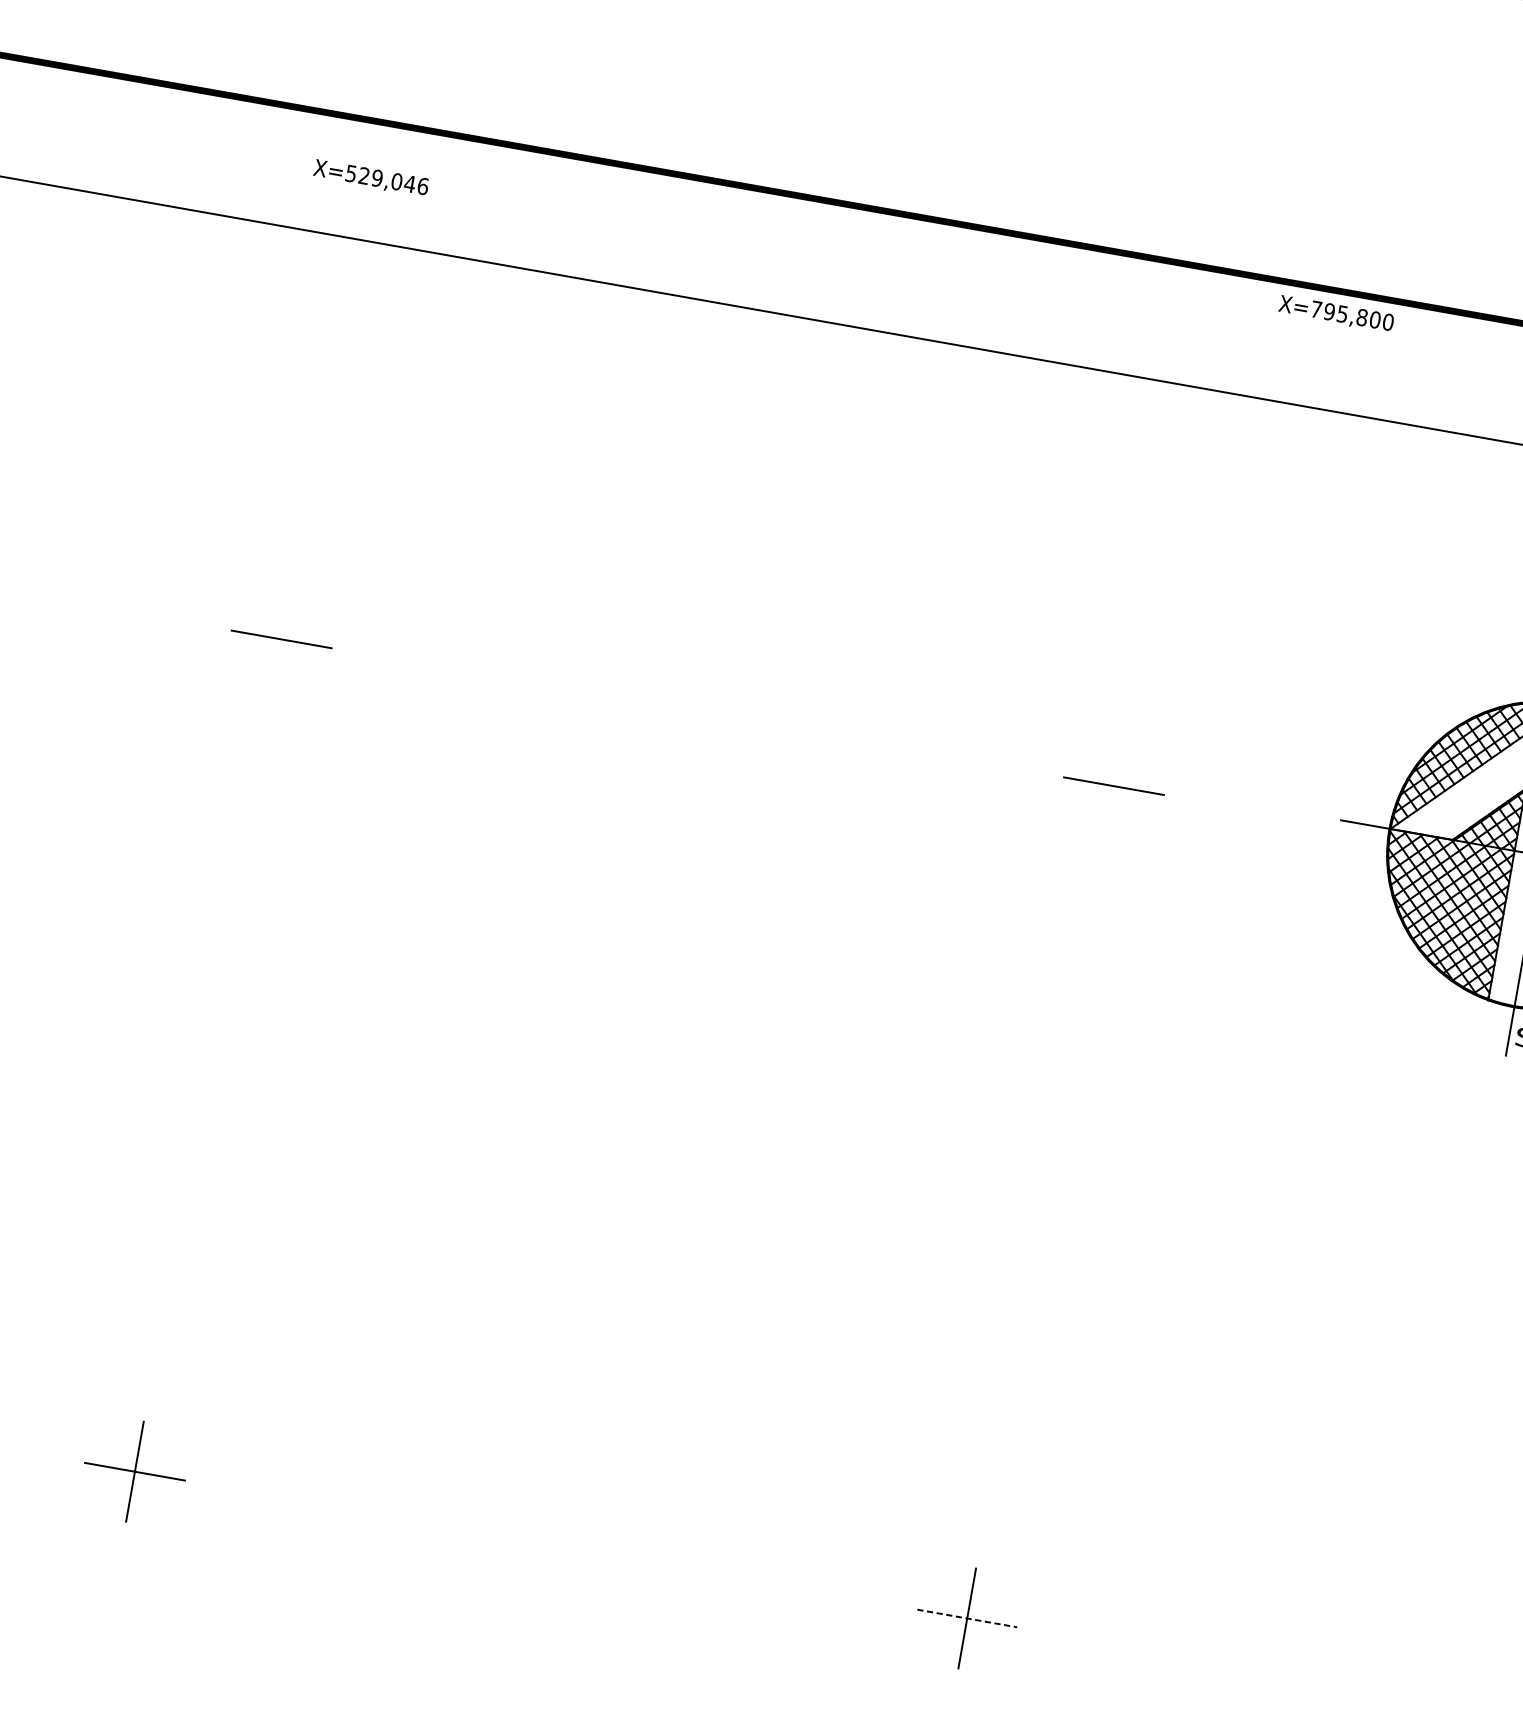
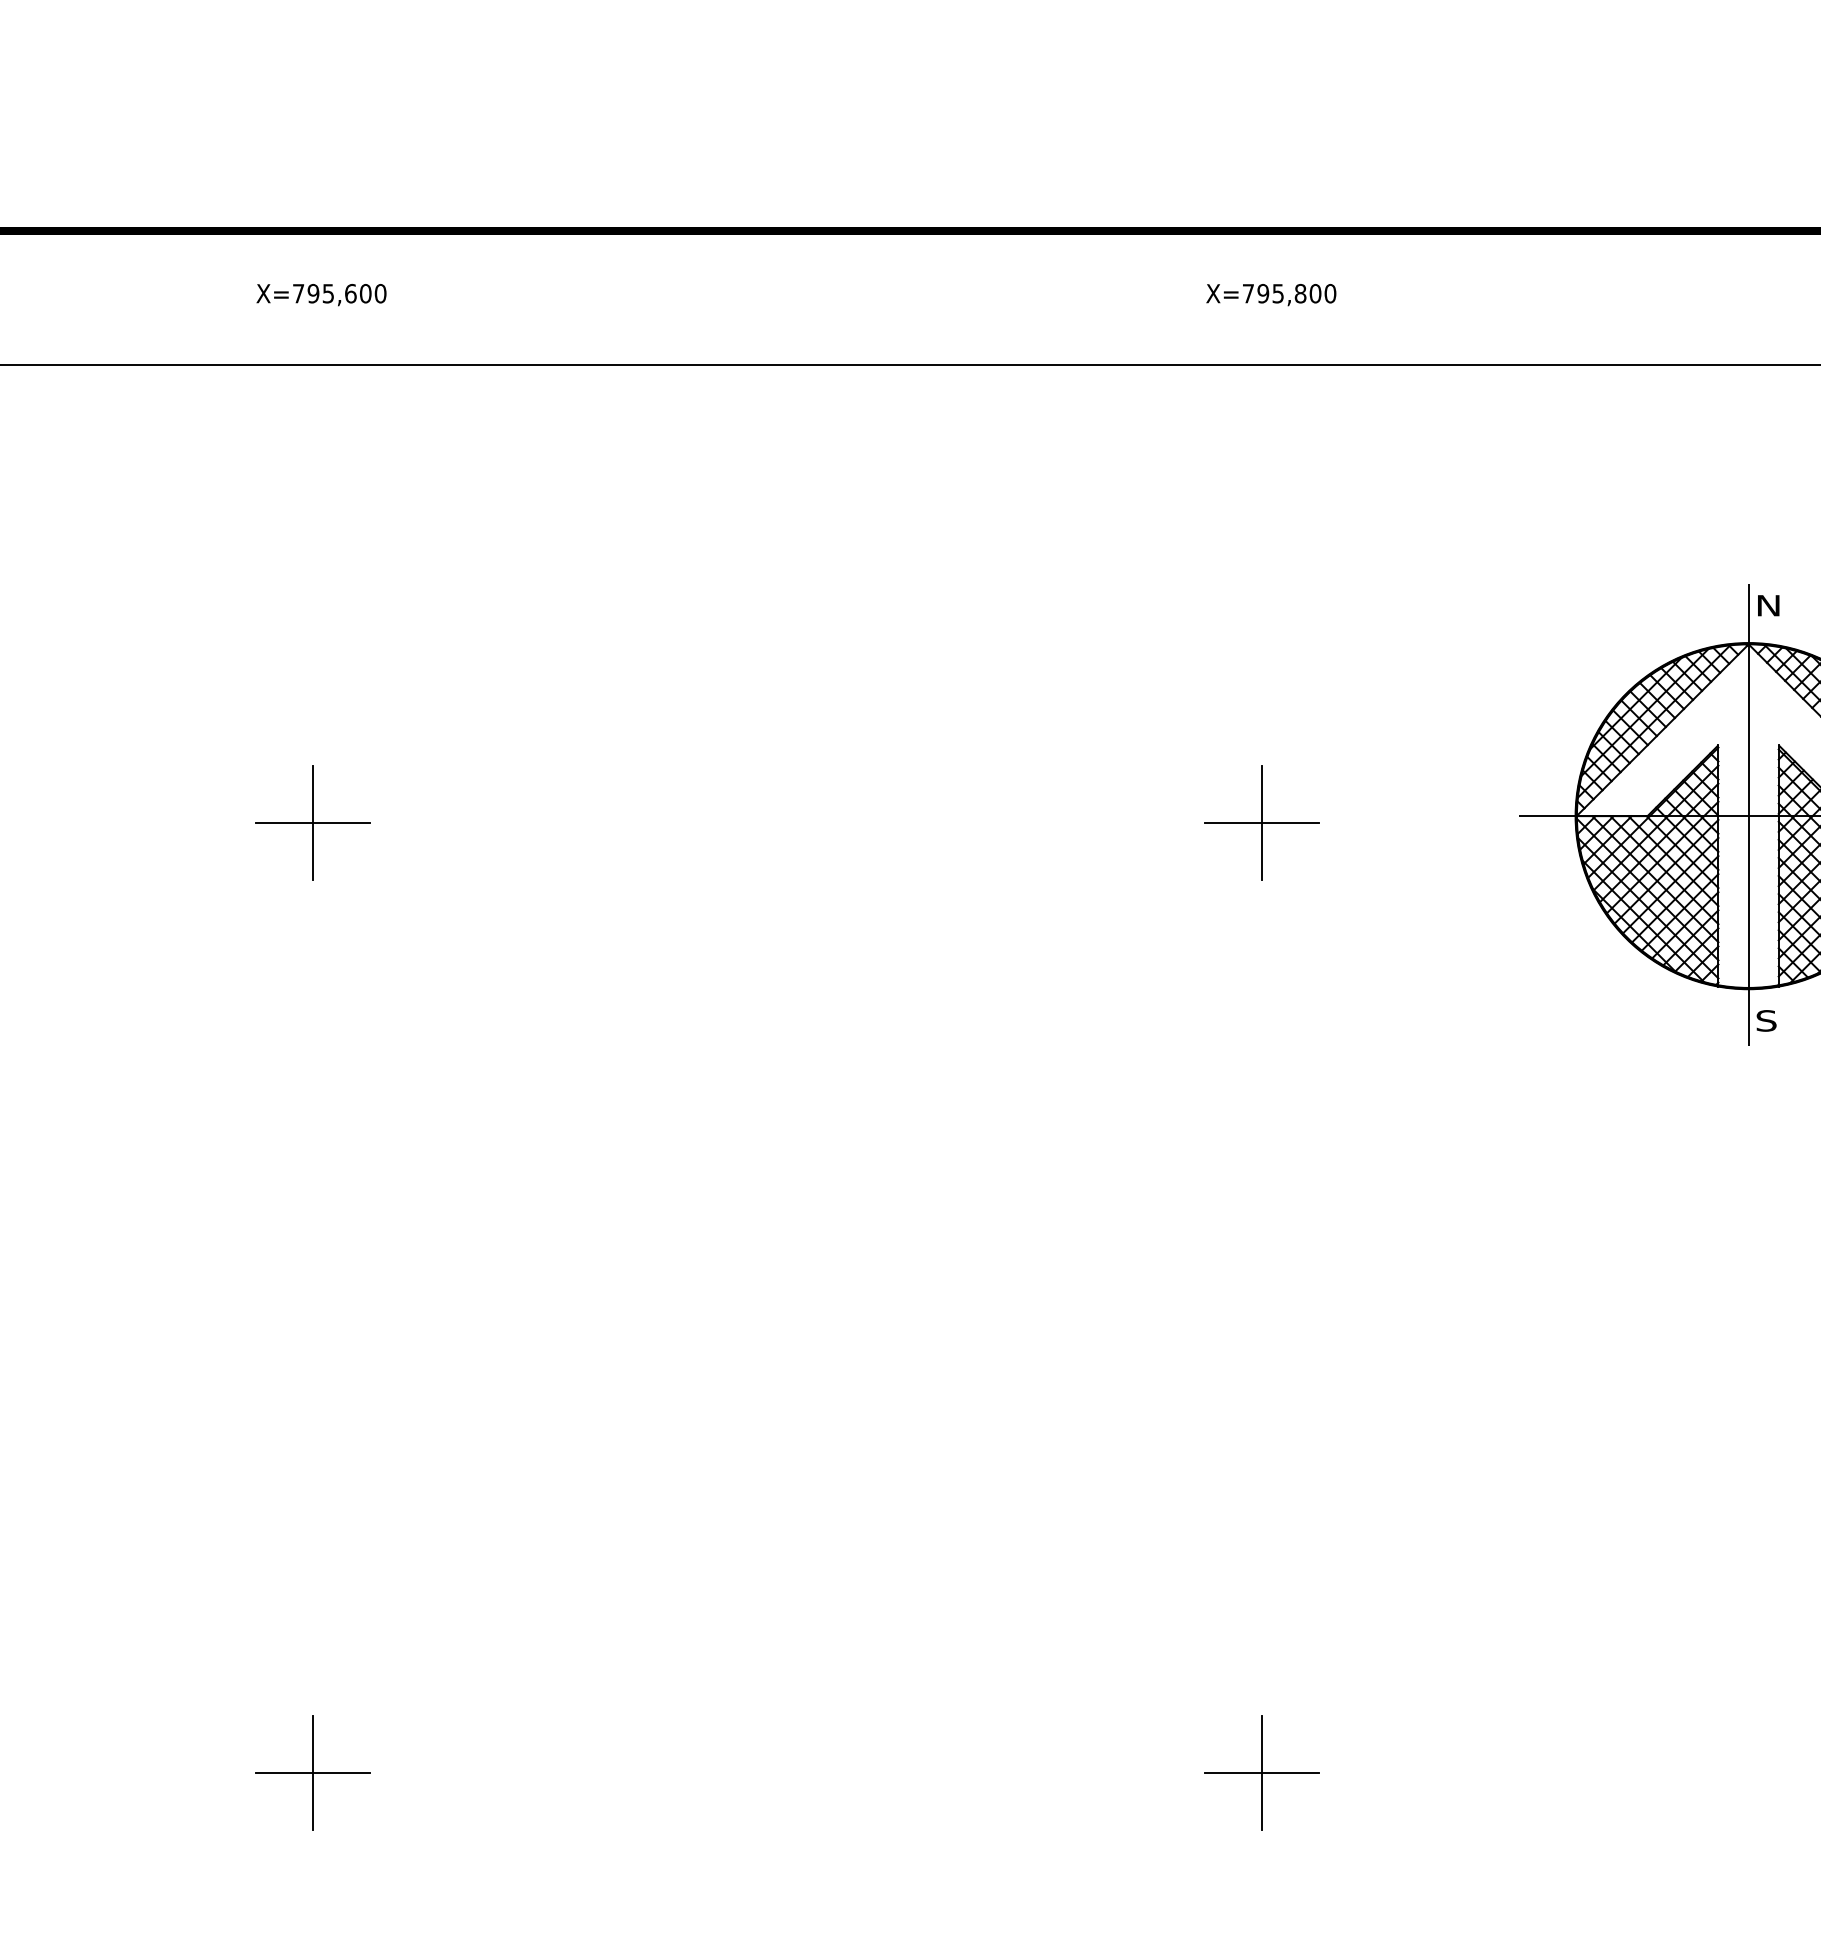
text: (387, 179) -> (339, 293), X=529,046 -> X=795,600
text: (1336, 314) -> (1271, 295), moved
line: (281, 639) -> (312, 822), added
line: (1114, 786) -> (1262, 822), added
line: (967, 1618) -> (1262, 1772), dashed -> solid

